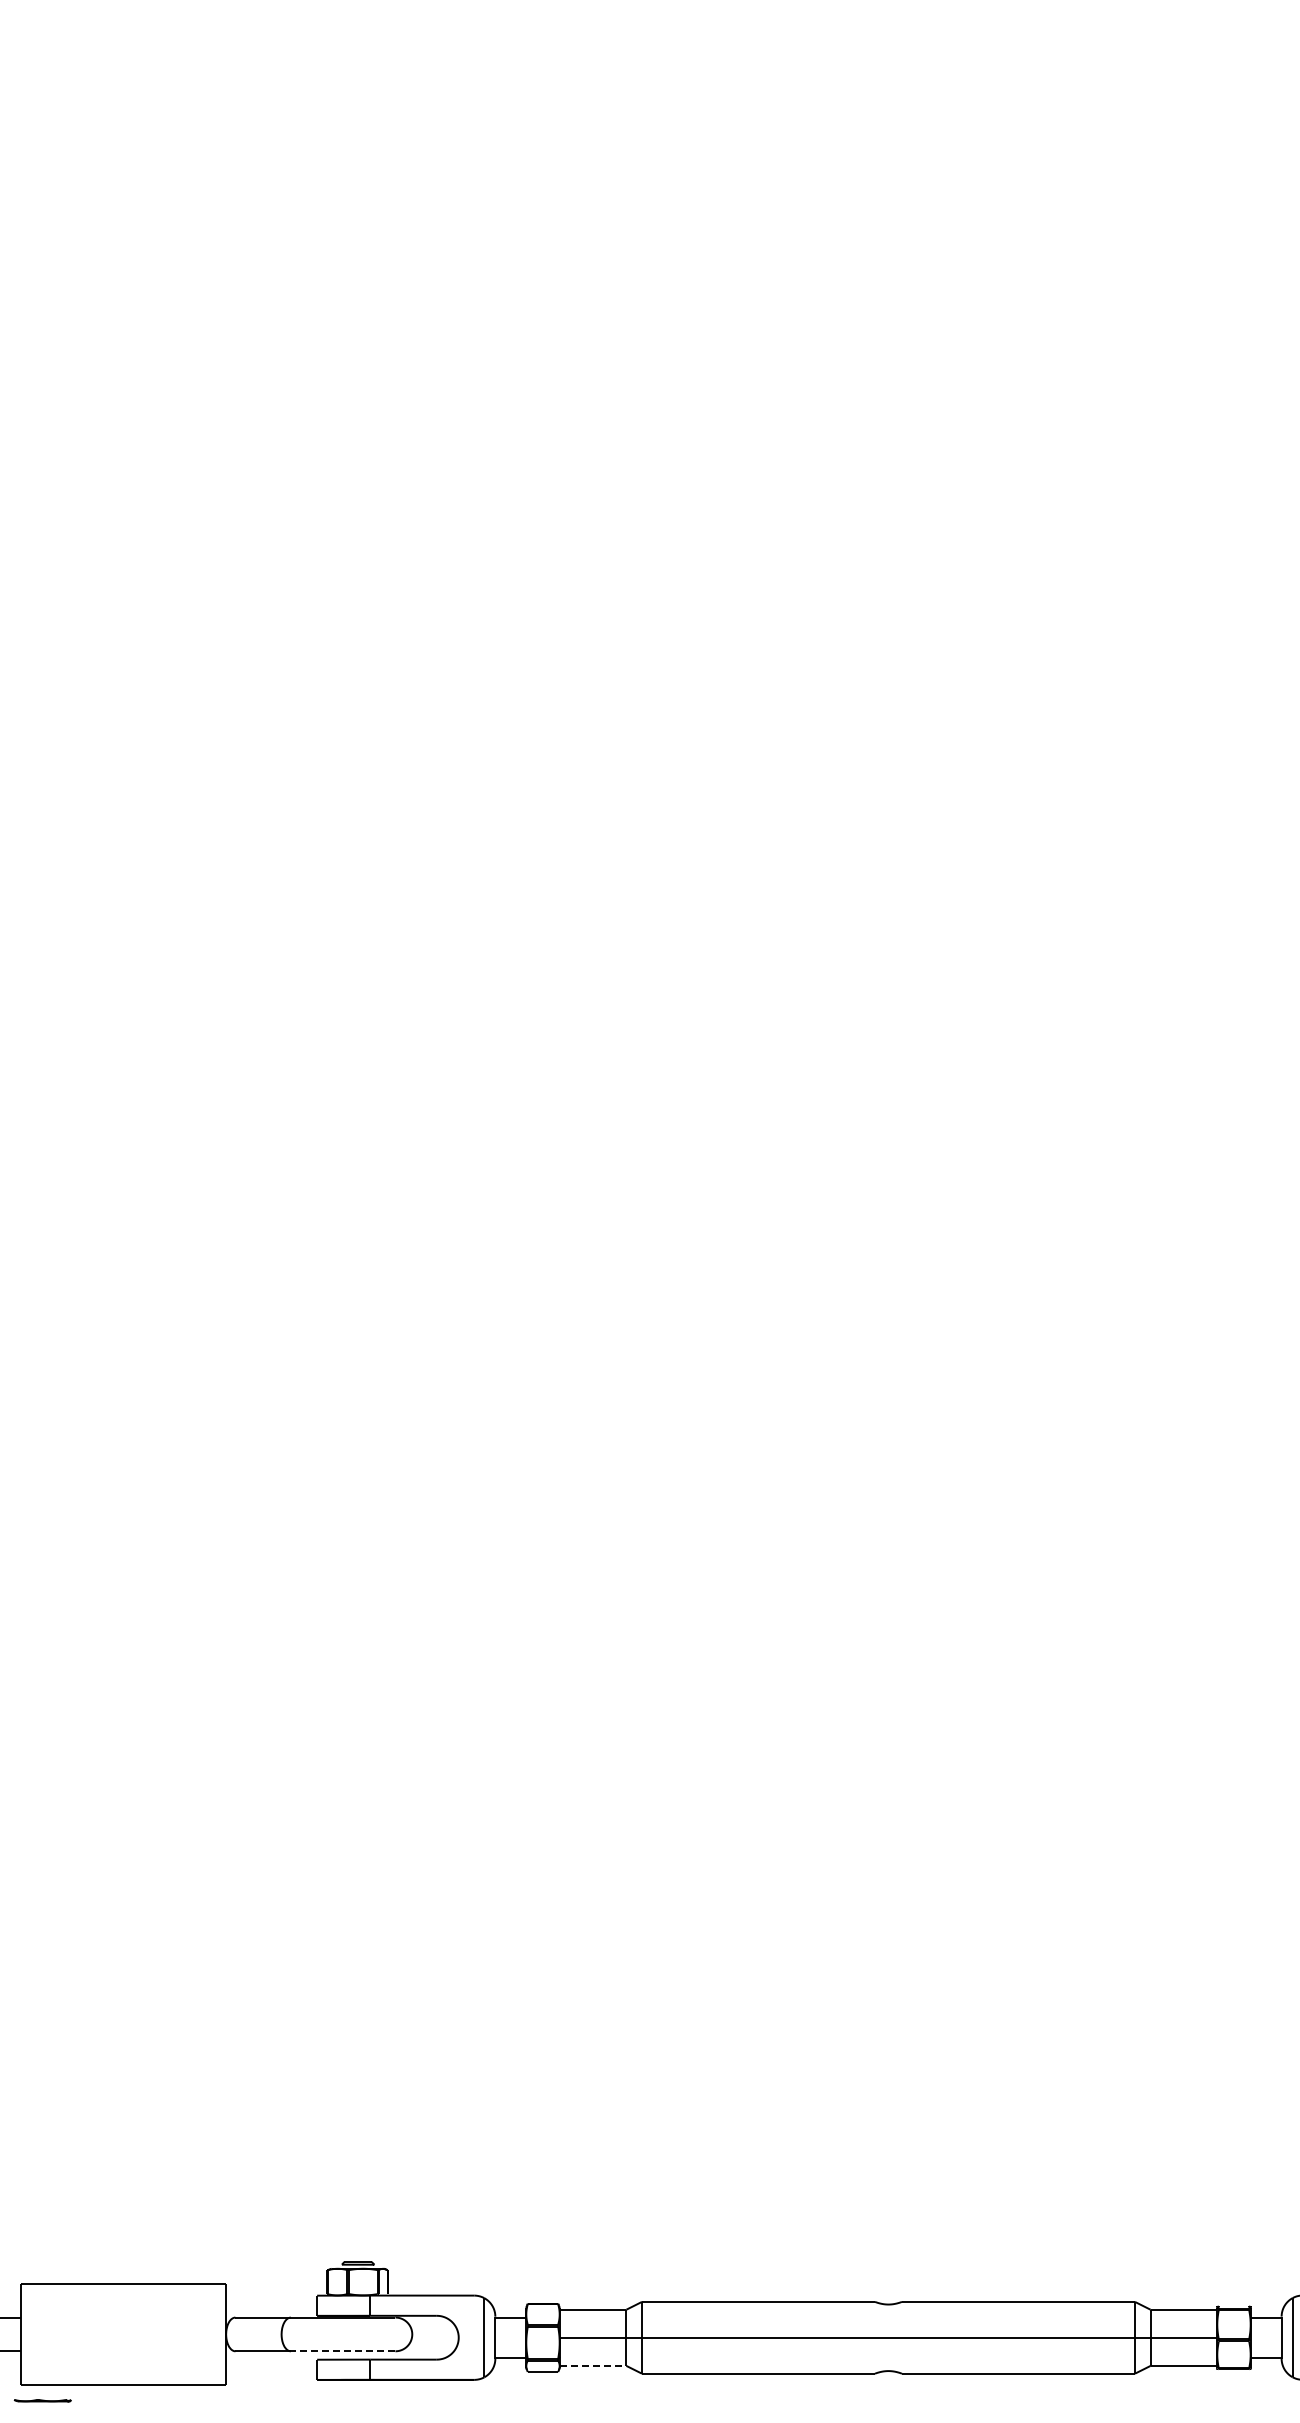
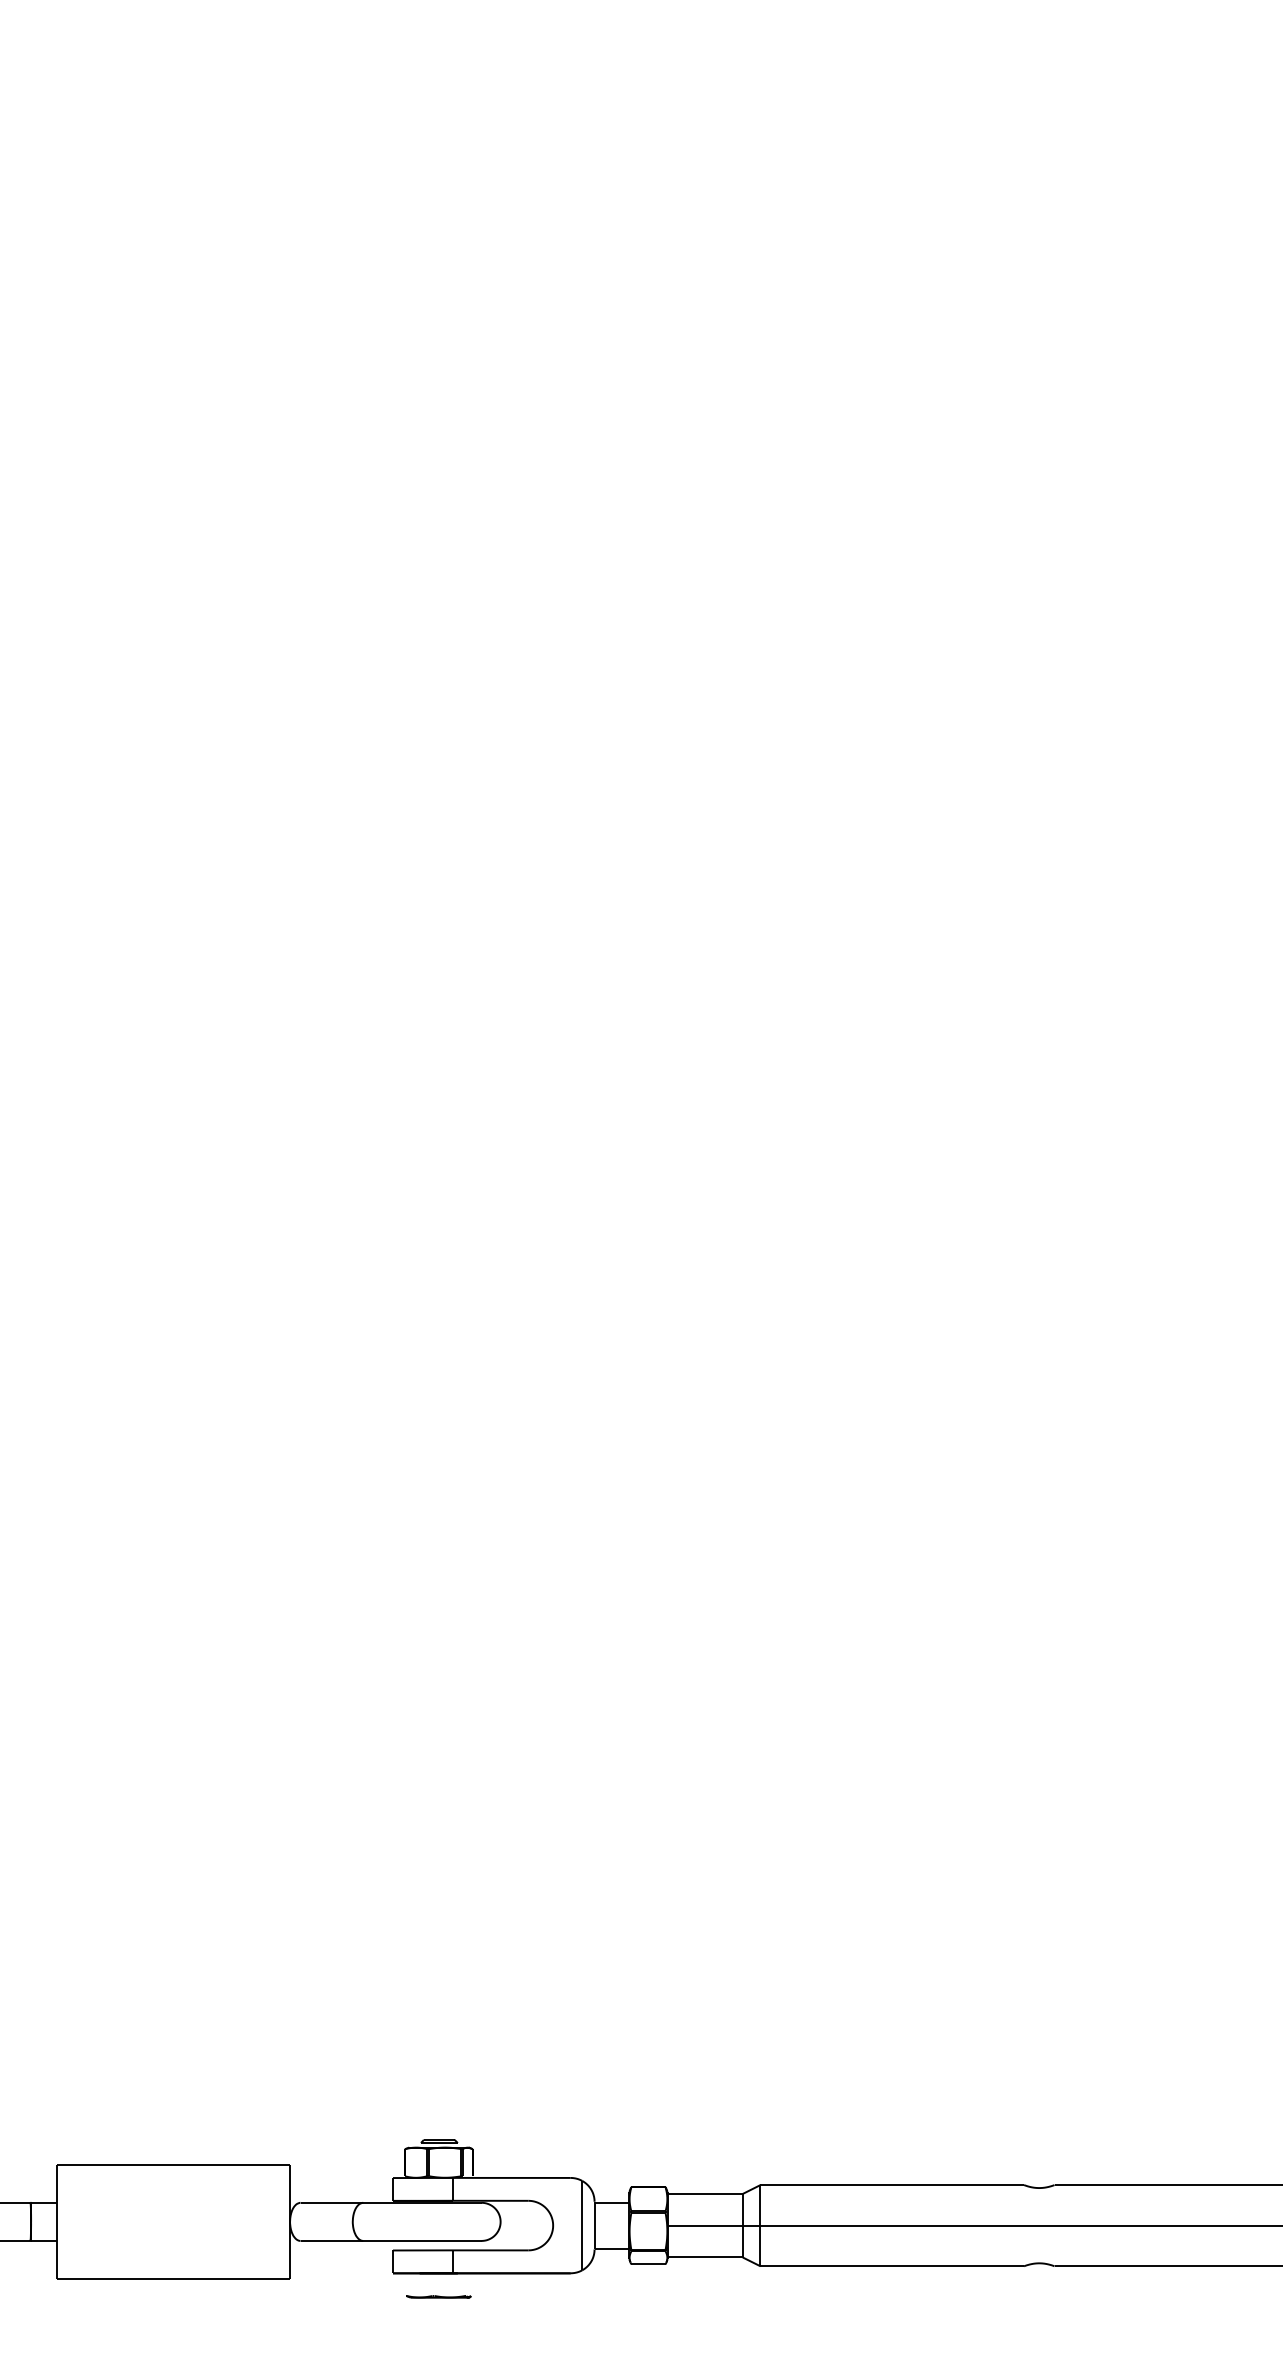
line: (342, 2351) -> (421, 2241), dashed -> solid
line: (593, 2365) -> (705, 2257), dashed -> solid
line: (42, 2400) -> (438, 2296), moved

